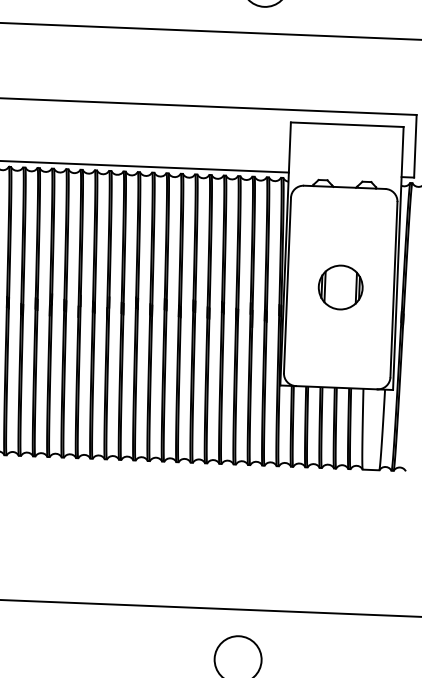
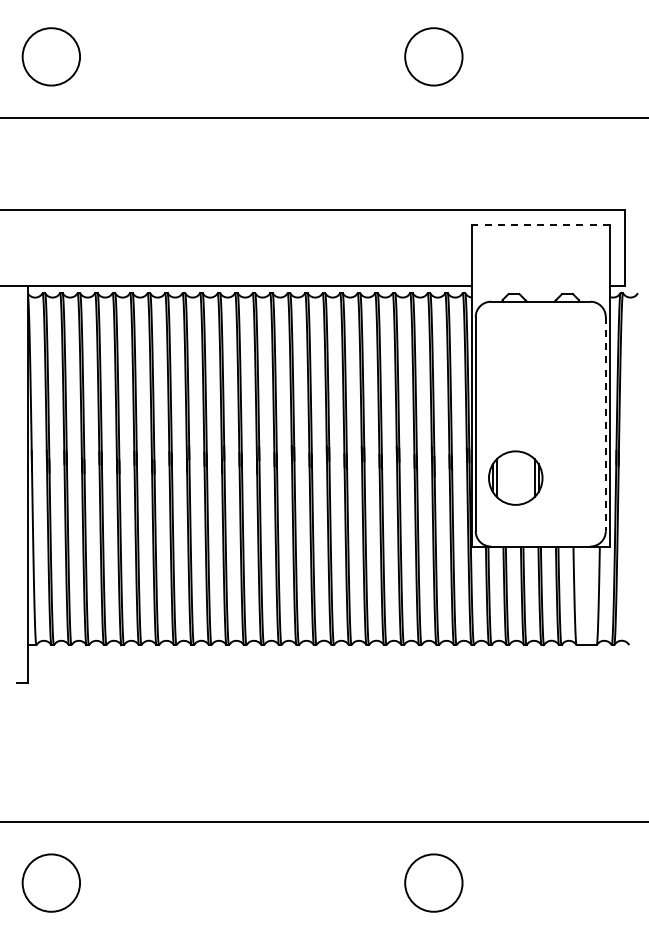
line: (347, 124) -> (540, 225), solid -> dashed
part: (340, 287) -> (515, 477), moved
line: (393, 289) -> (605, 424), solid -> dashed

